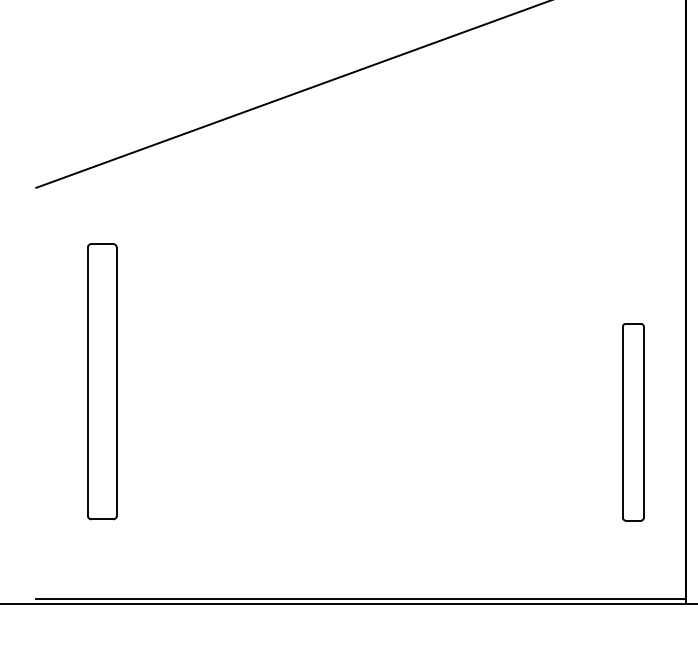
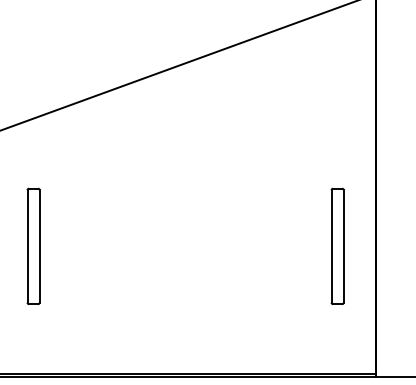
part: (102, 379) -> (33, 245), size x0.71
part: (633, 420) -> (337, 245), moved

